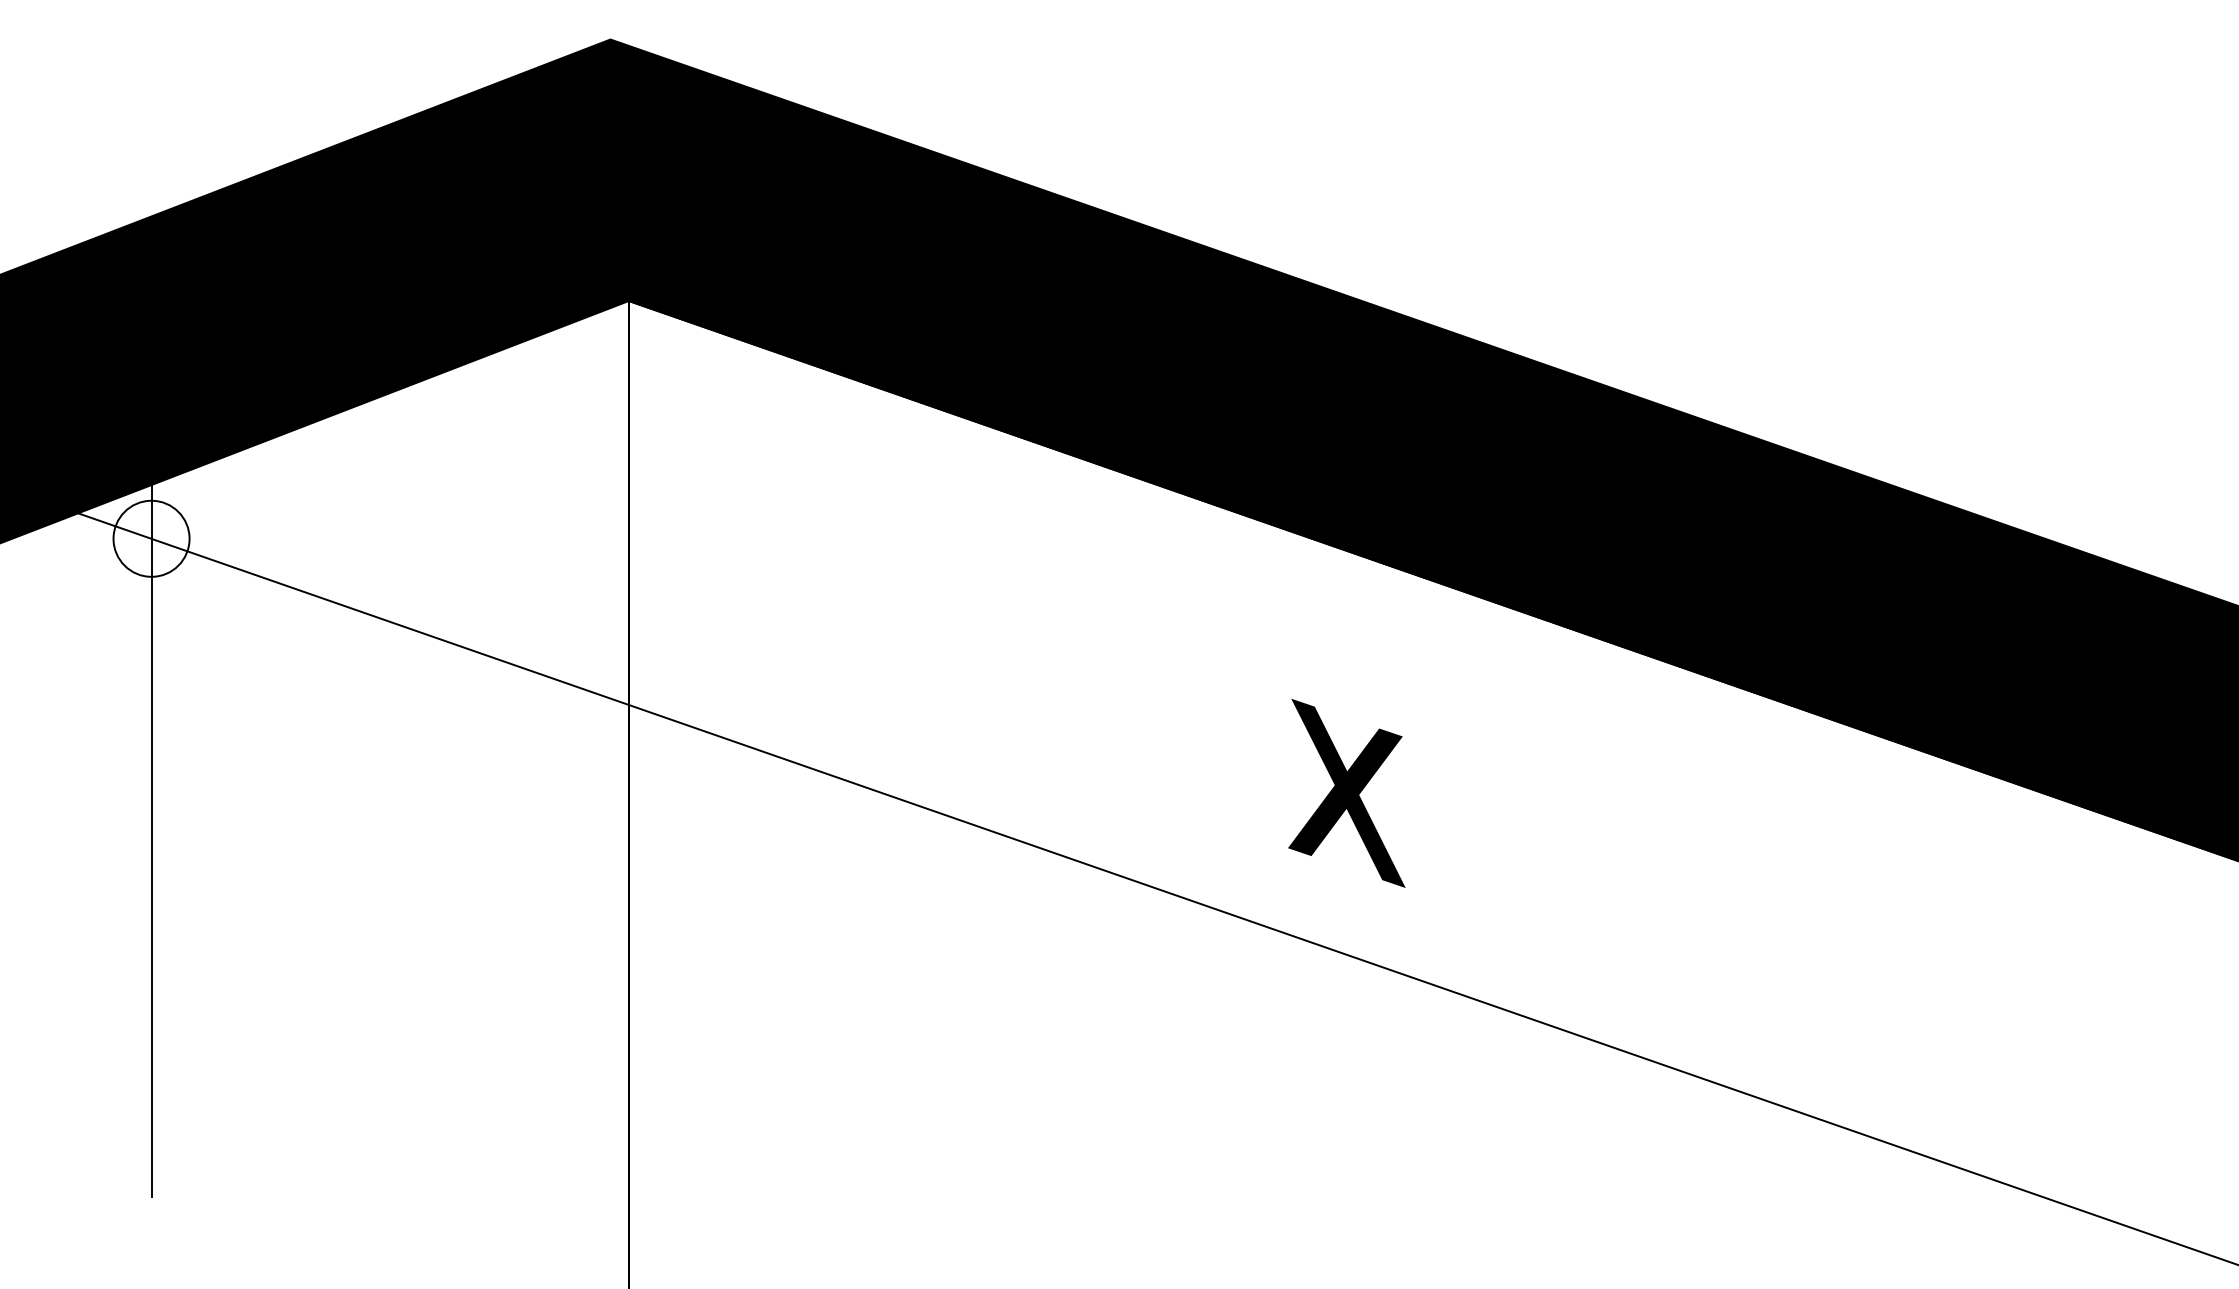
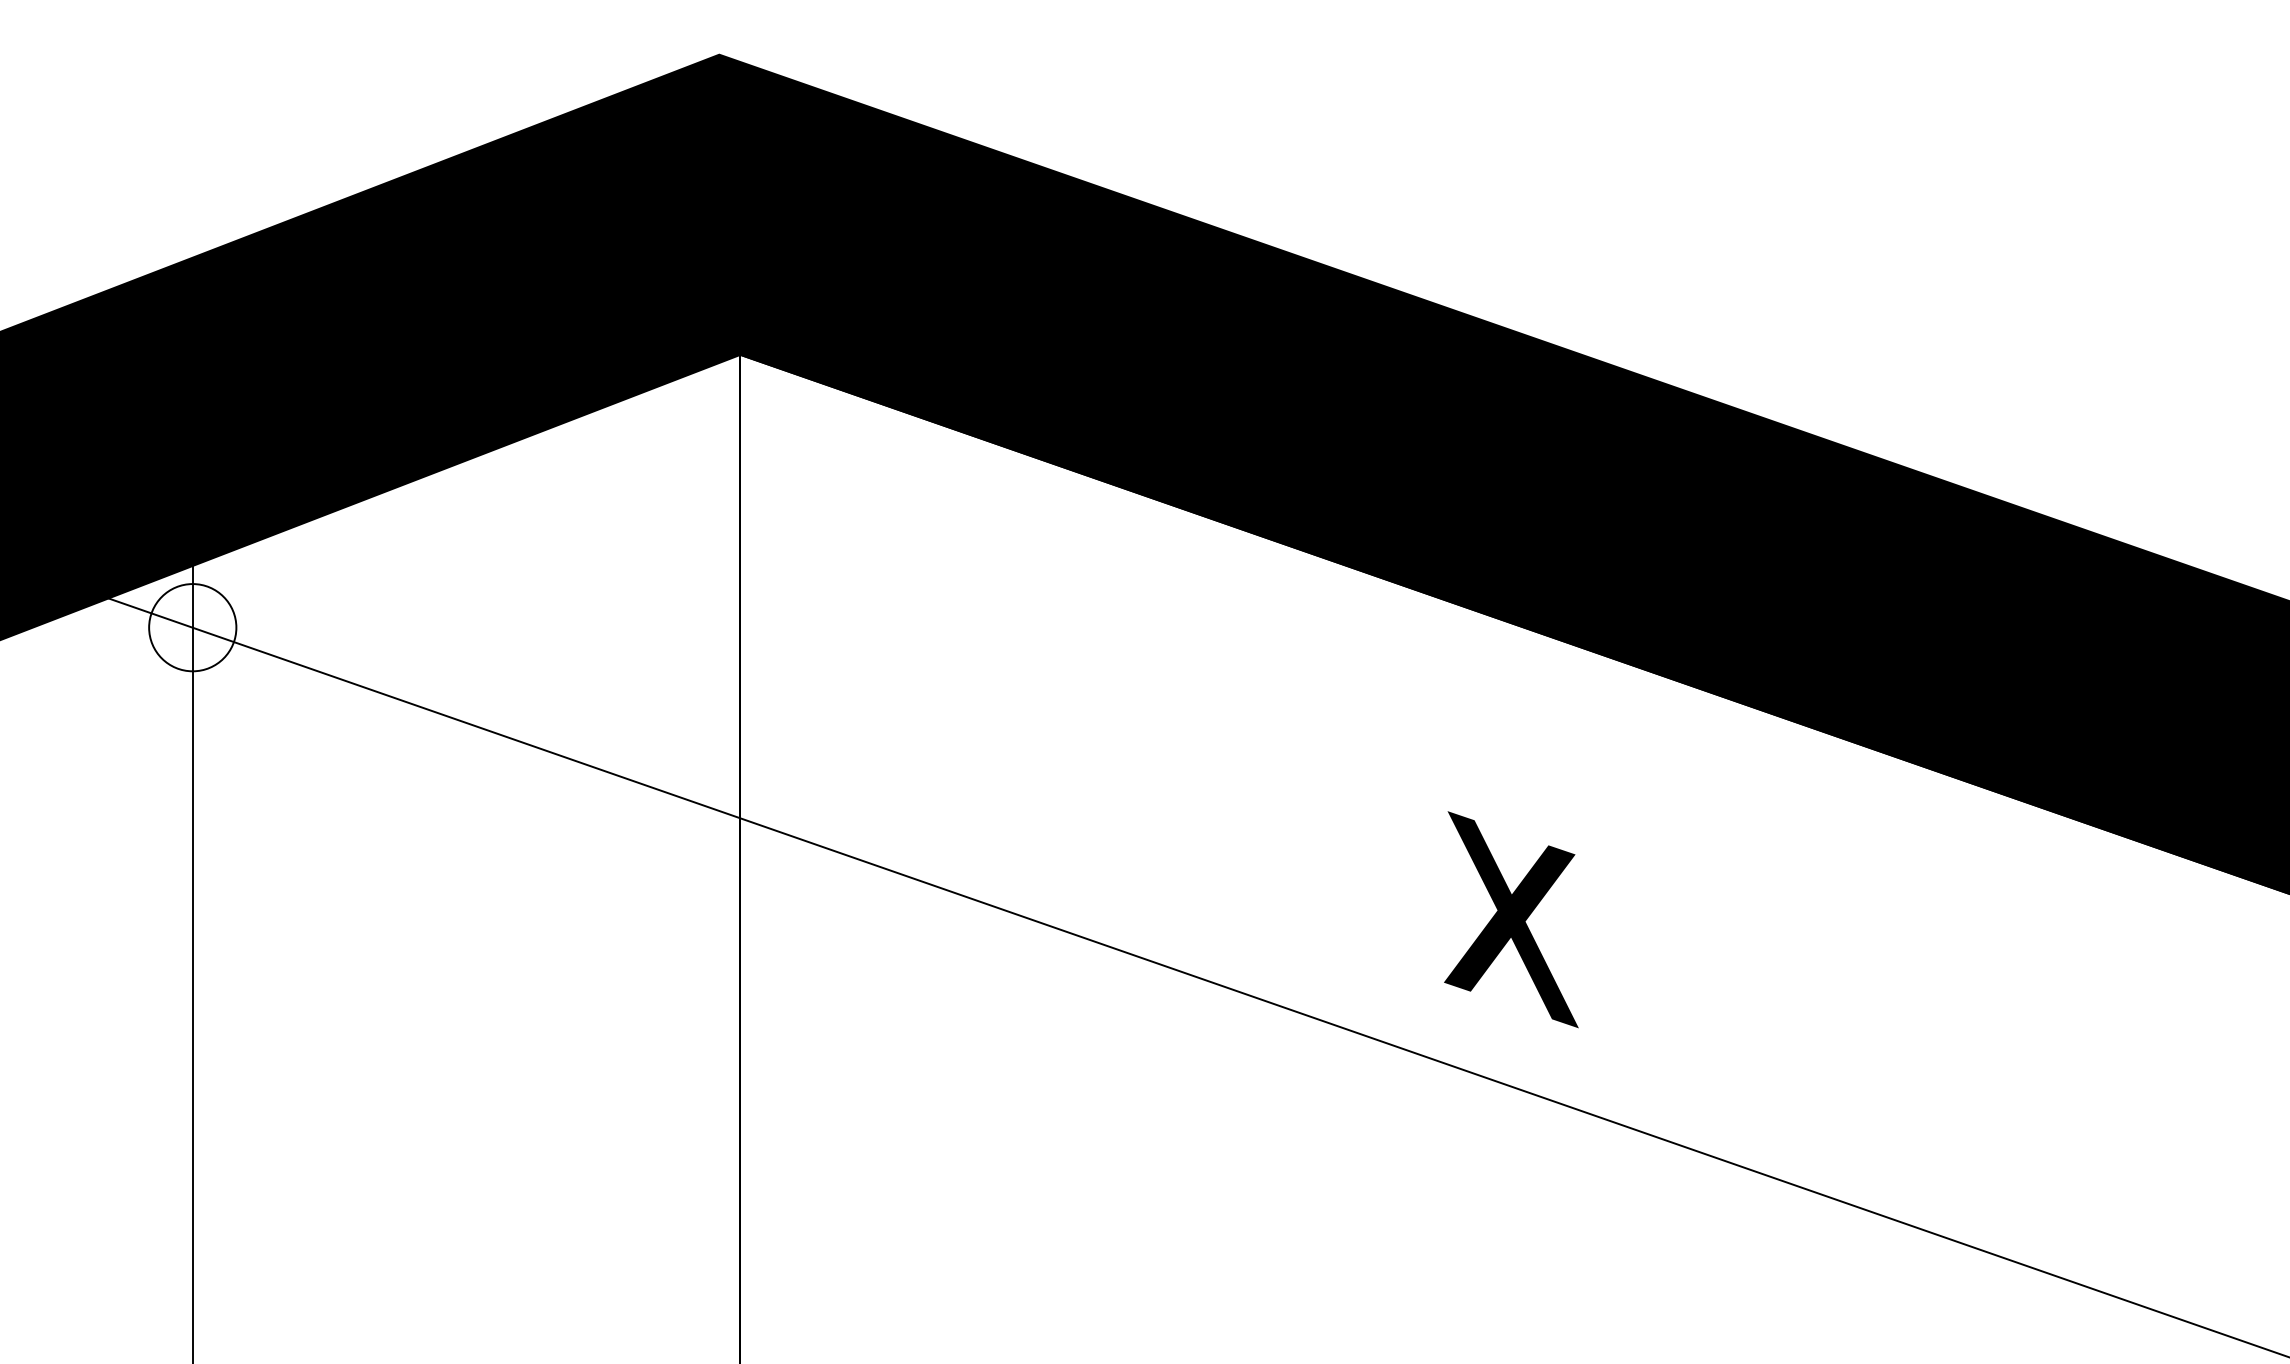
text: (1346, 792) -> (1510, 918), moved

